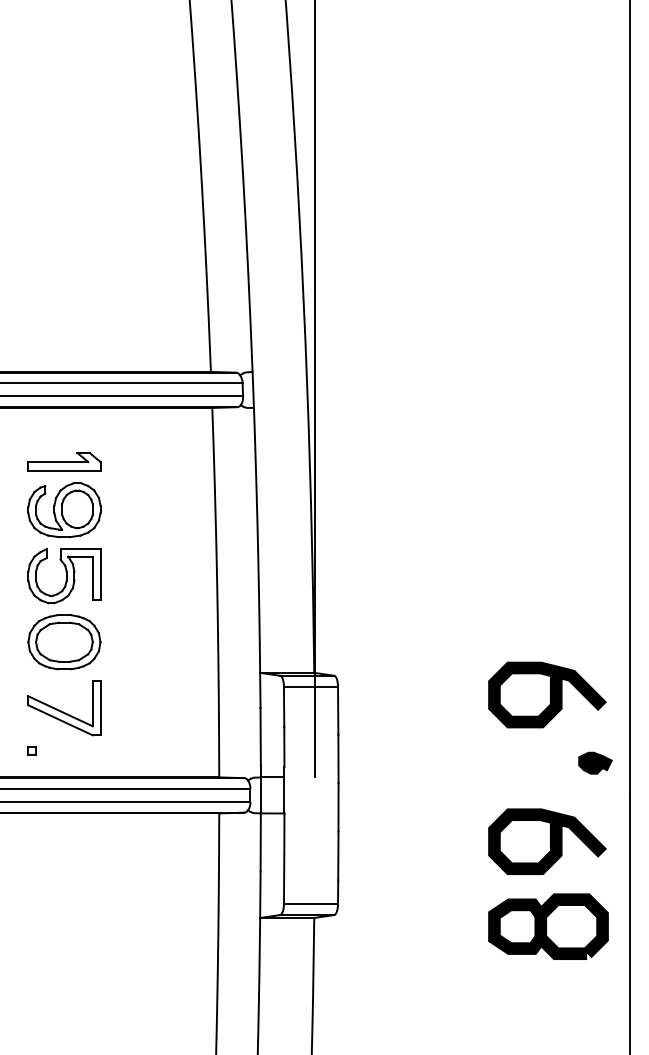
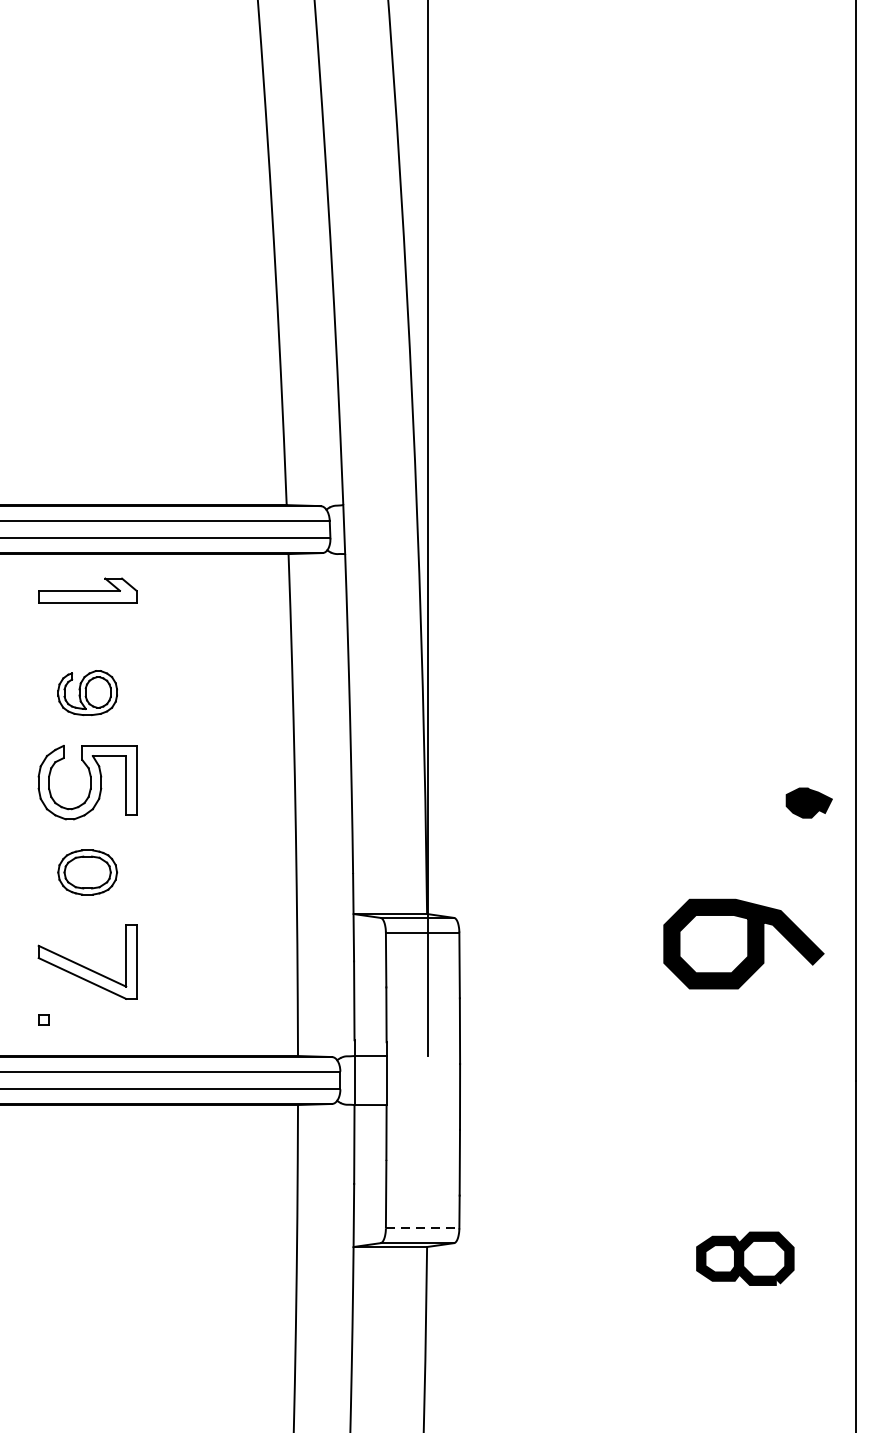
part: (64, 461) -> (87, 590), moved
part: (64, 510) -> (87, 693), size x0.6
part: (64, 642) -> (87, 872), size x0.6
part: (595, 762) -> (809, 802), moved
curve: (550, 841) -> (748, 1143), removed
line: (311, 904) -> (423, 1228), solid -> dashed
part: (548, 926) -> (745, 1258), size x0.6

